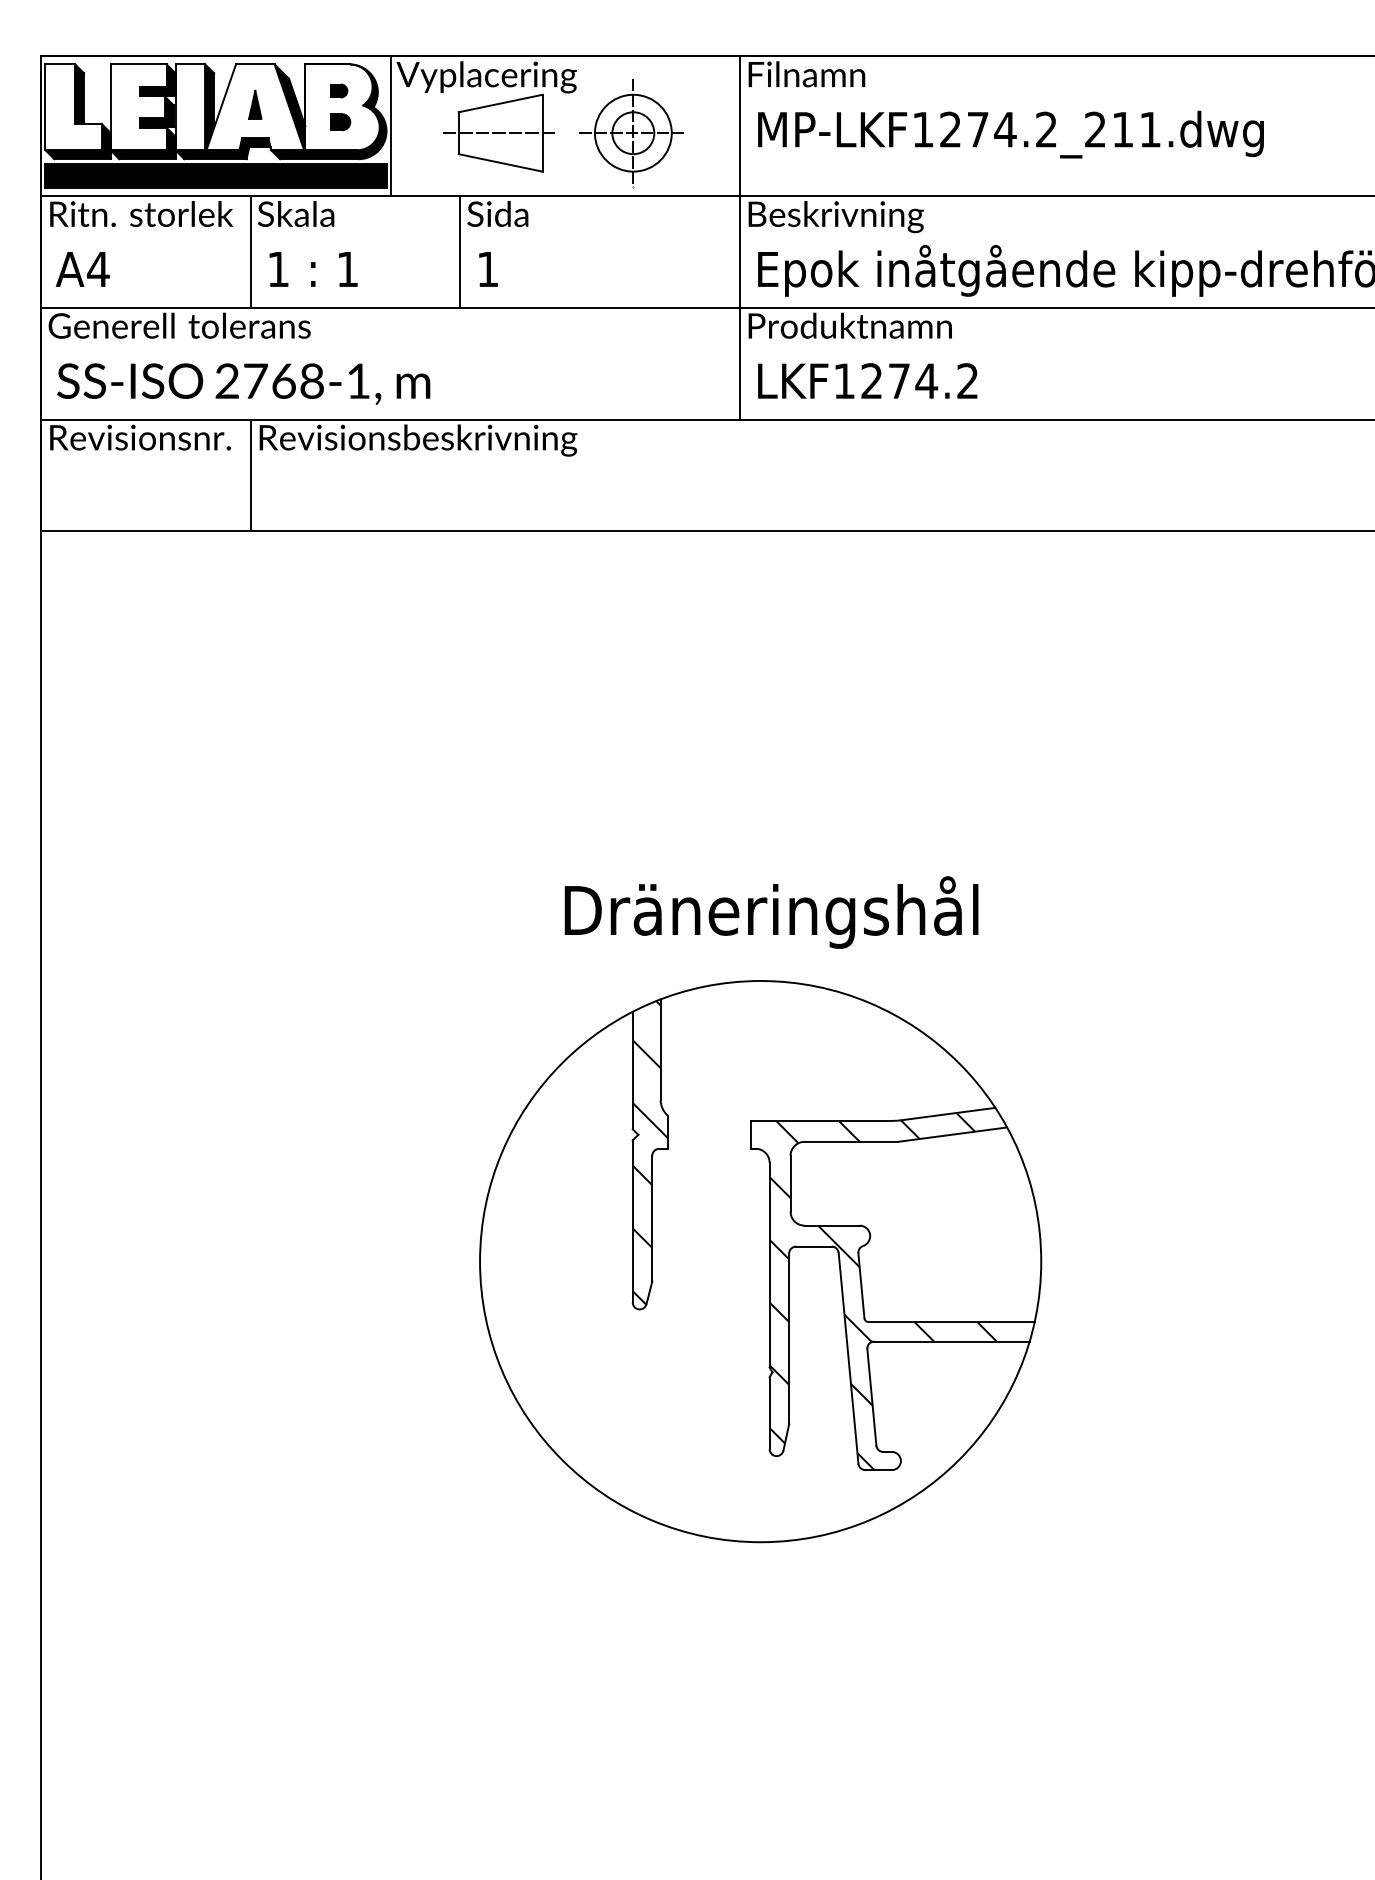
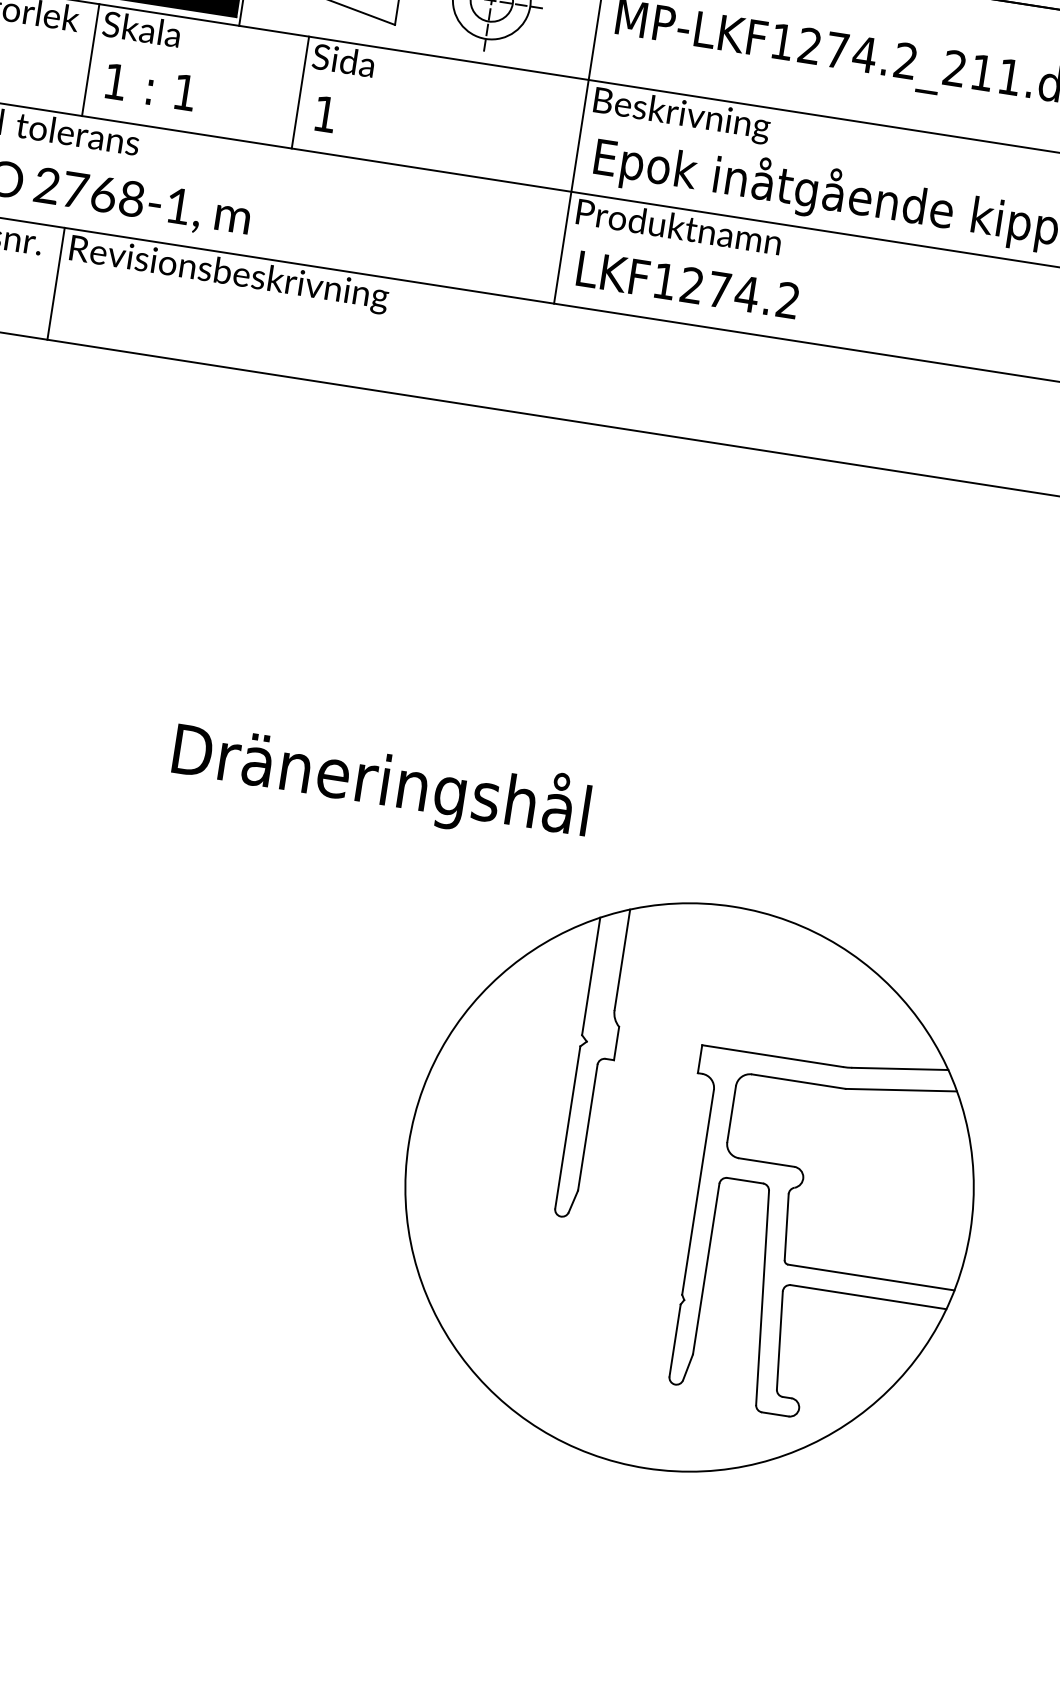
text: (771, 912) -> (381, 781), moved
part: (760, 1261) -> (689, 1187), moved

